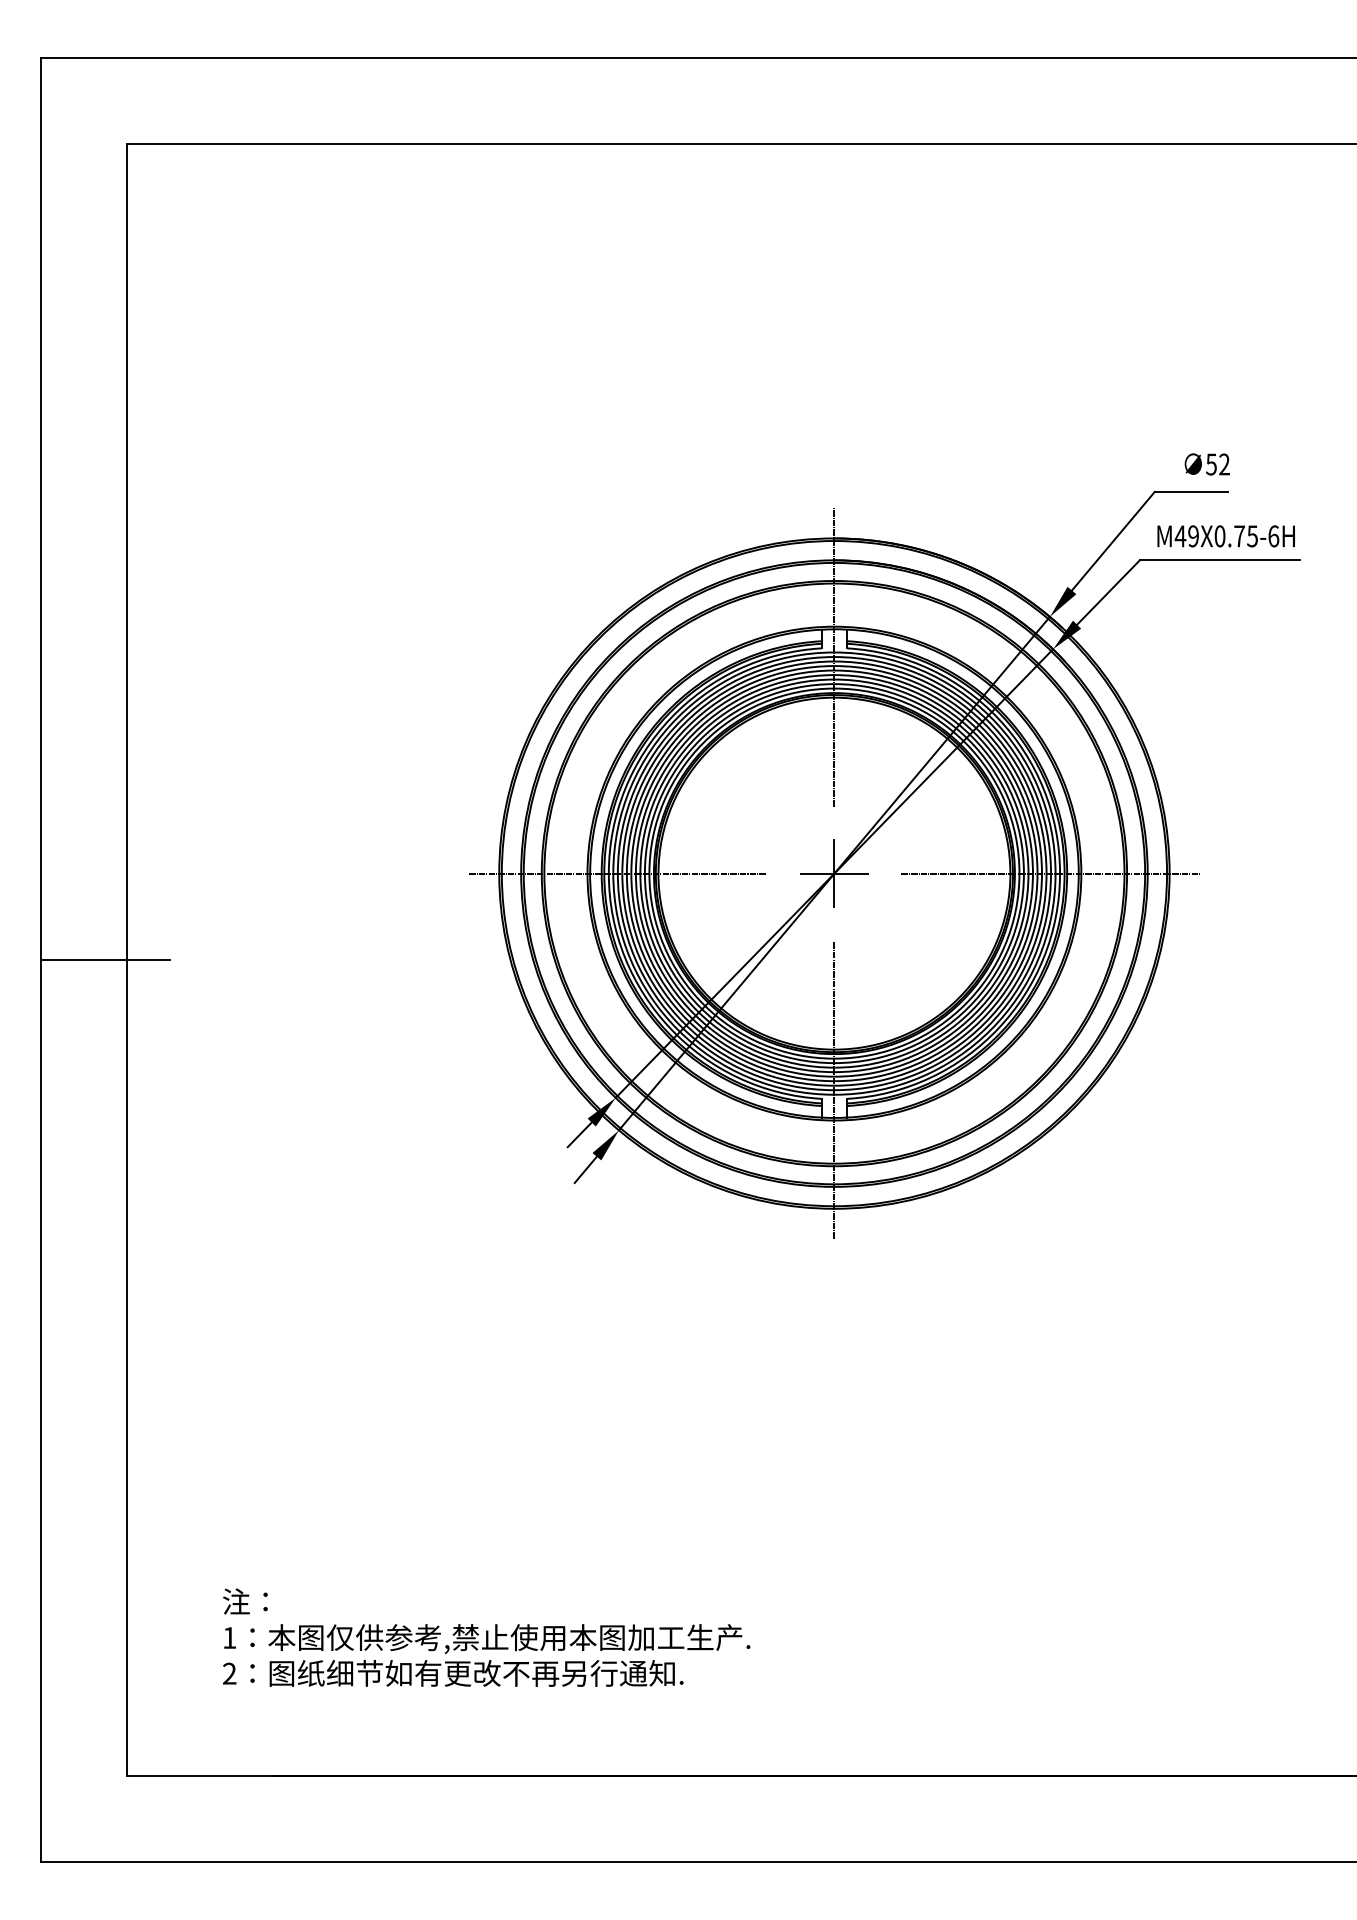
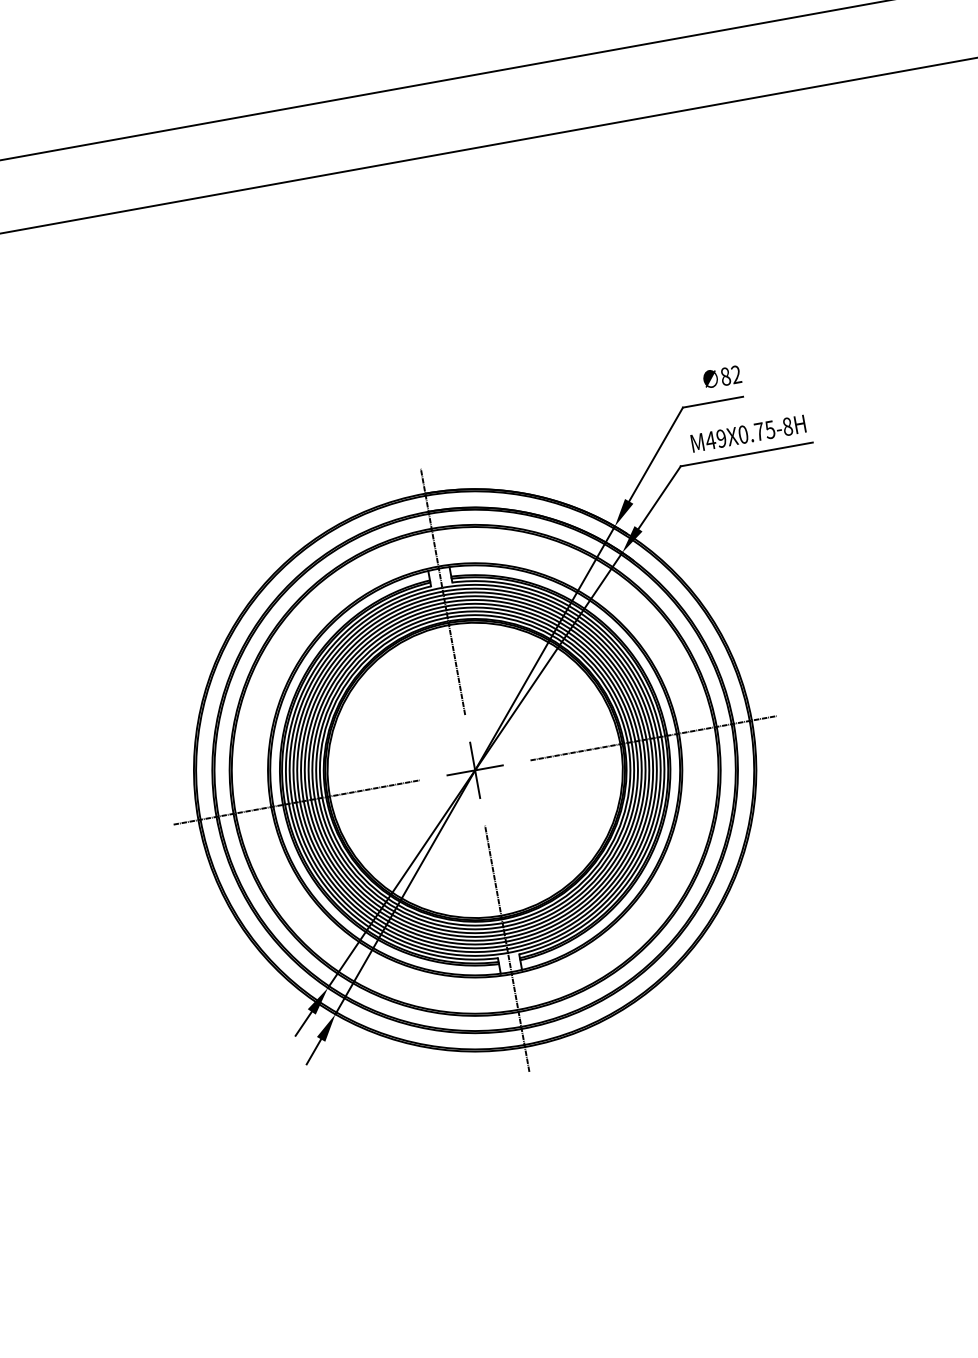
text: (1211, 464) -> (725, 376), 52 -> 82
text: (1273, 536) -> (787, 426), M49X0.75-6H -> M49X0.75-8H

